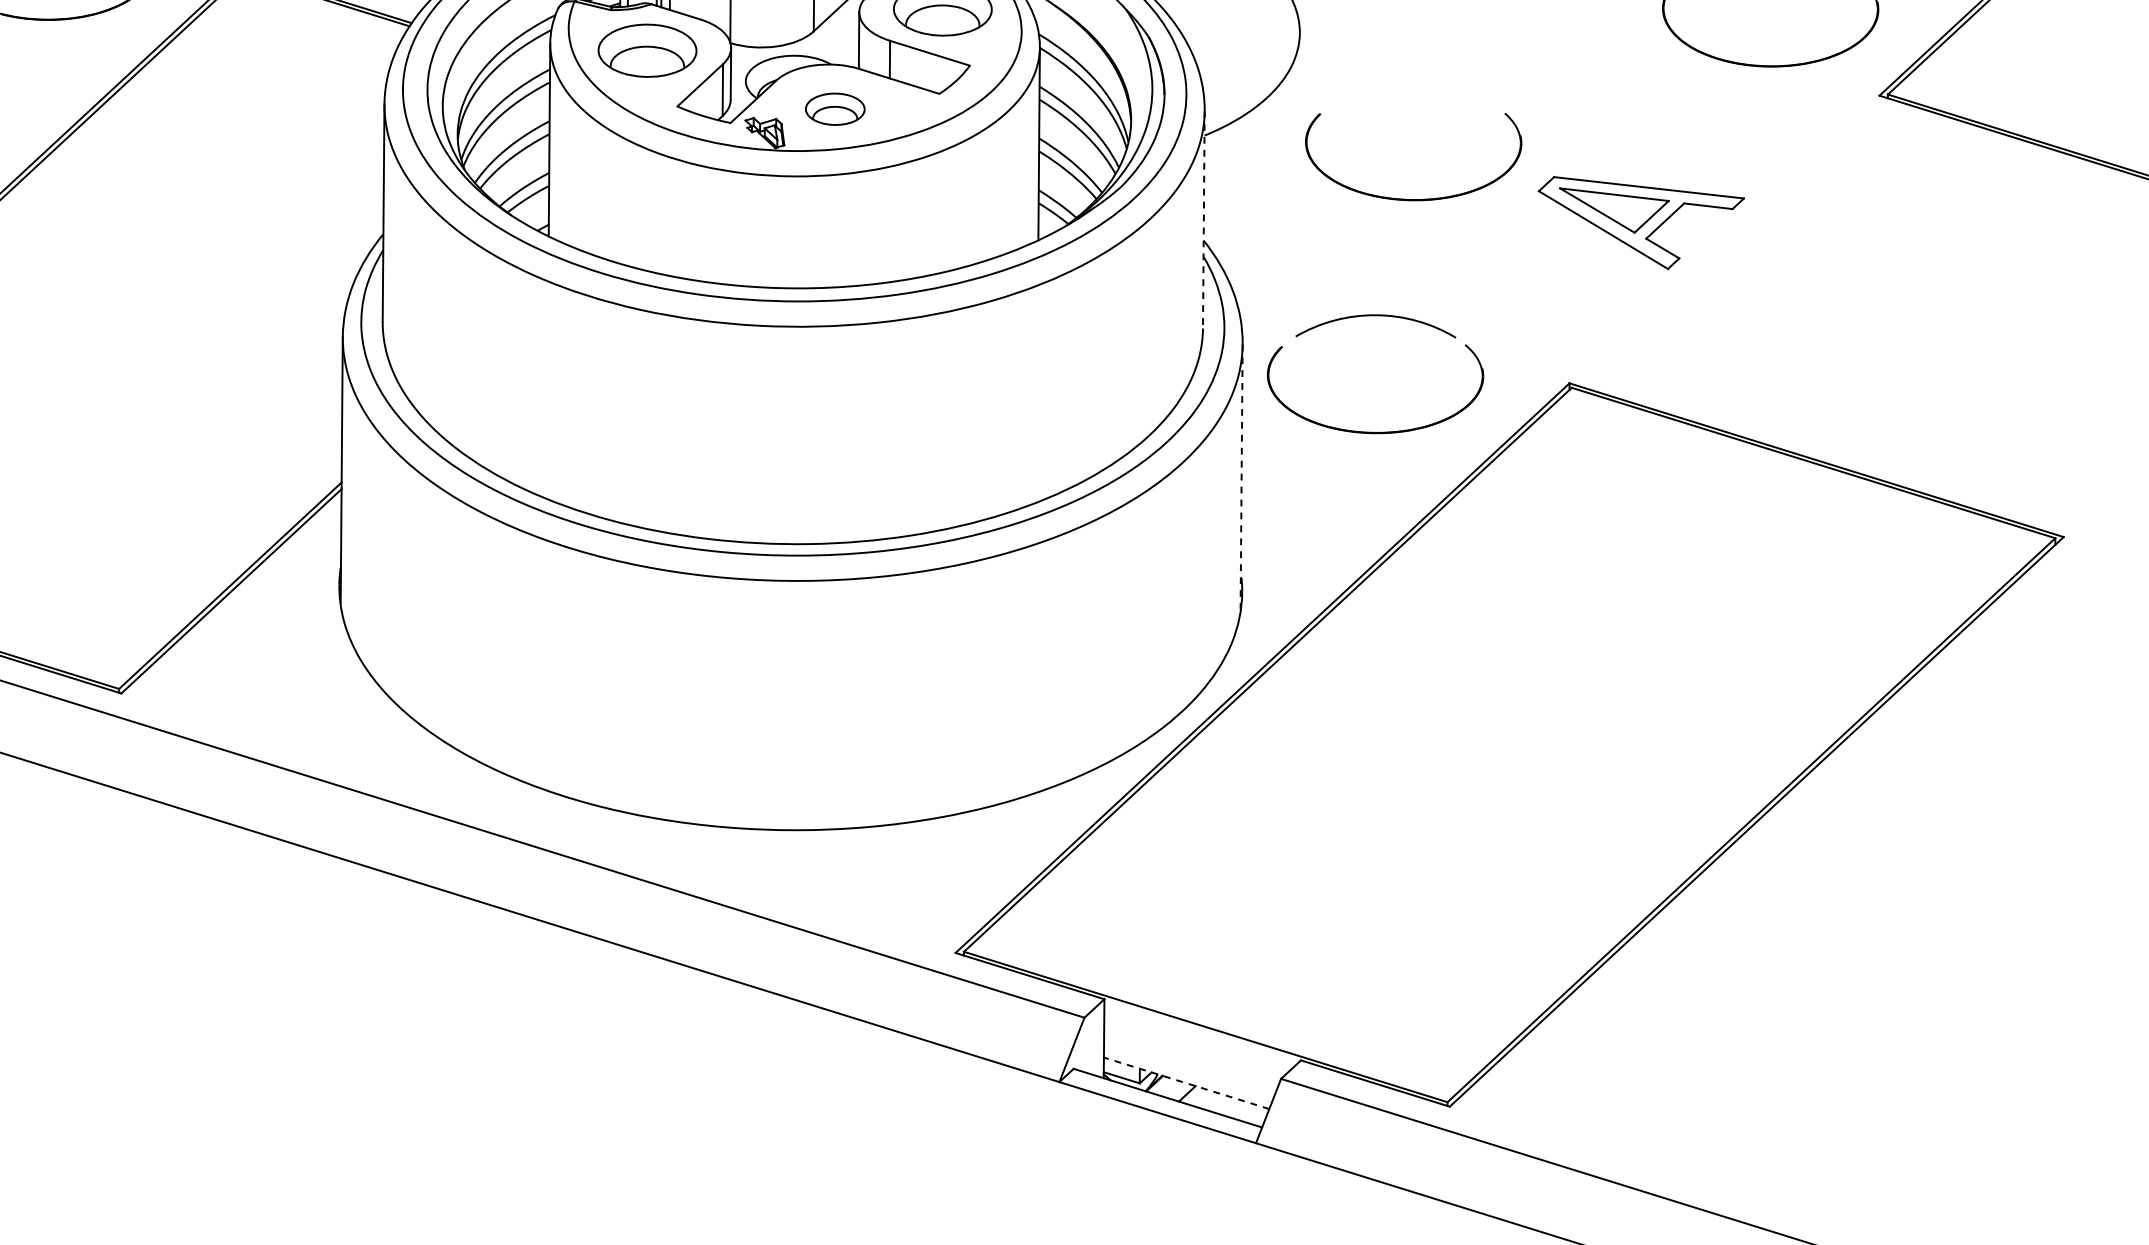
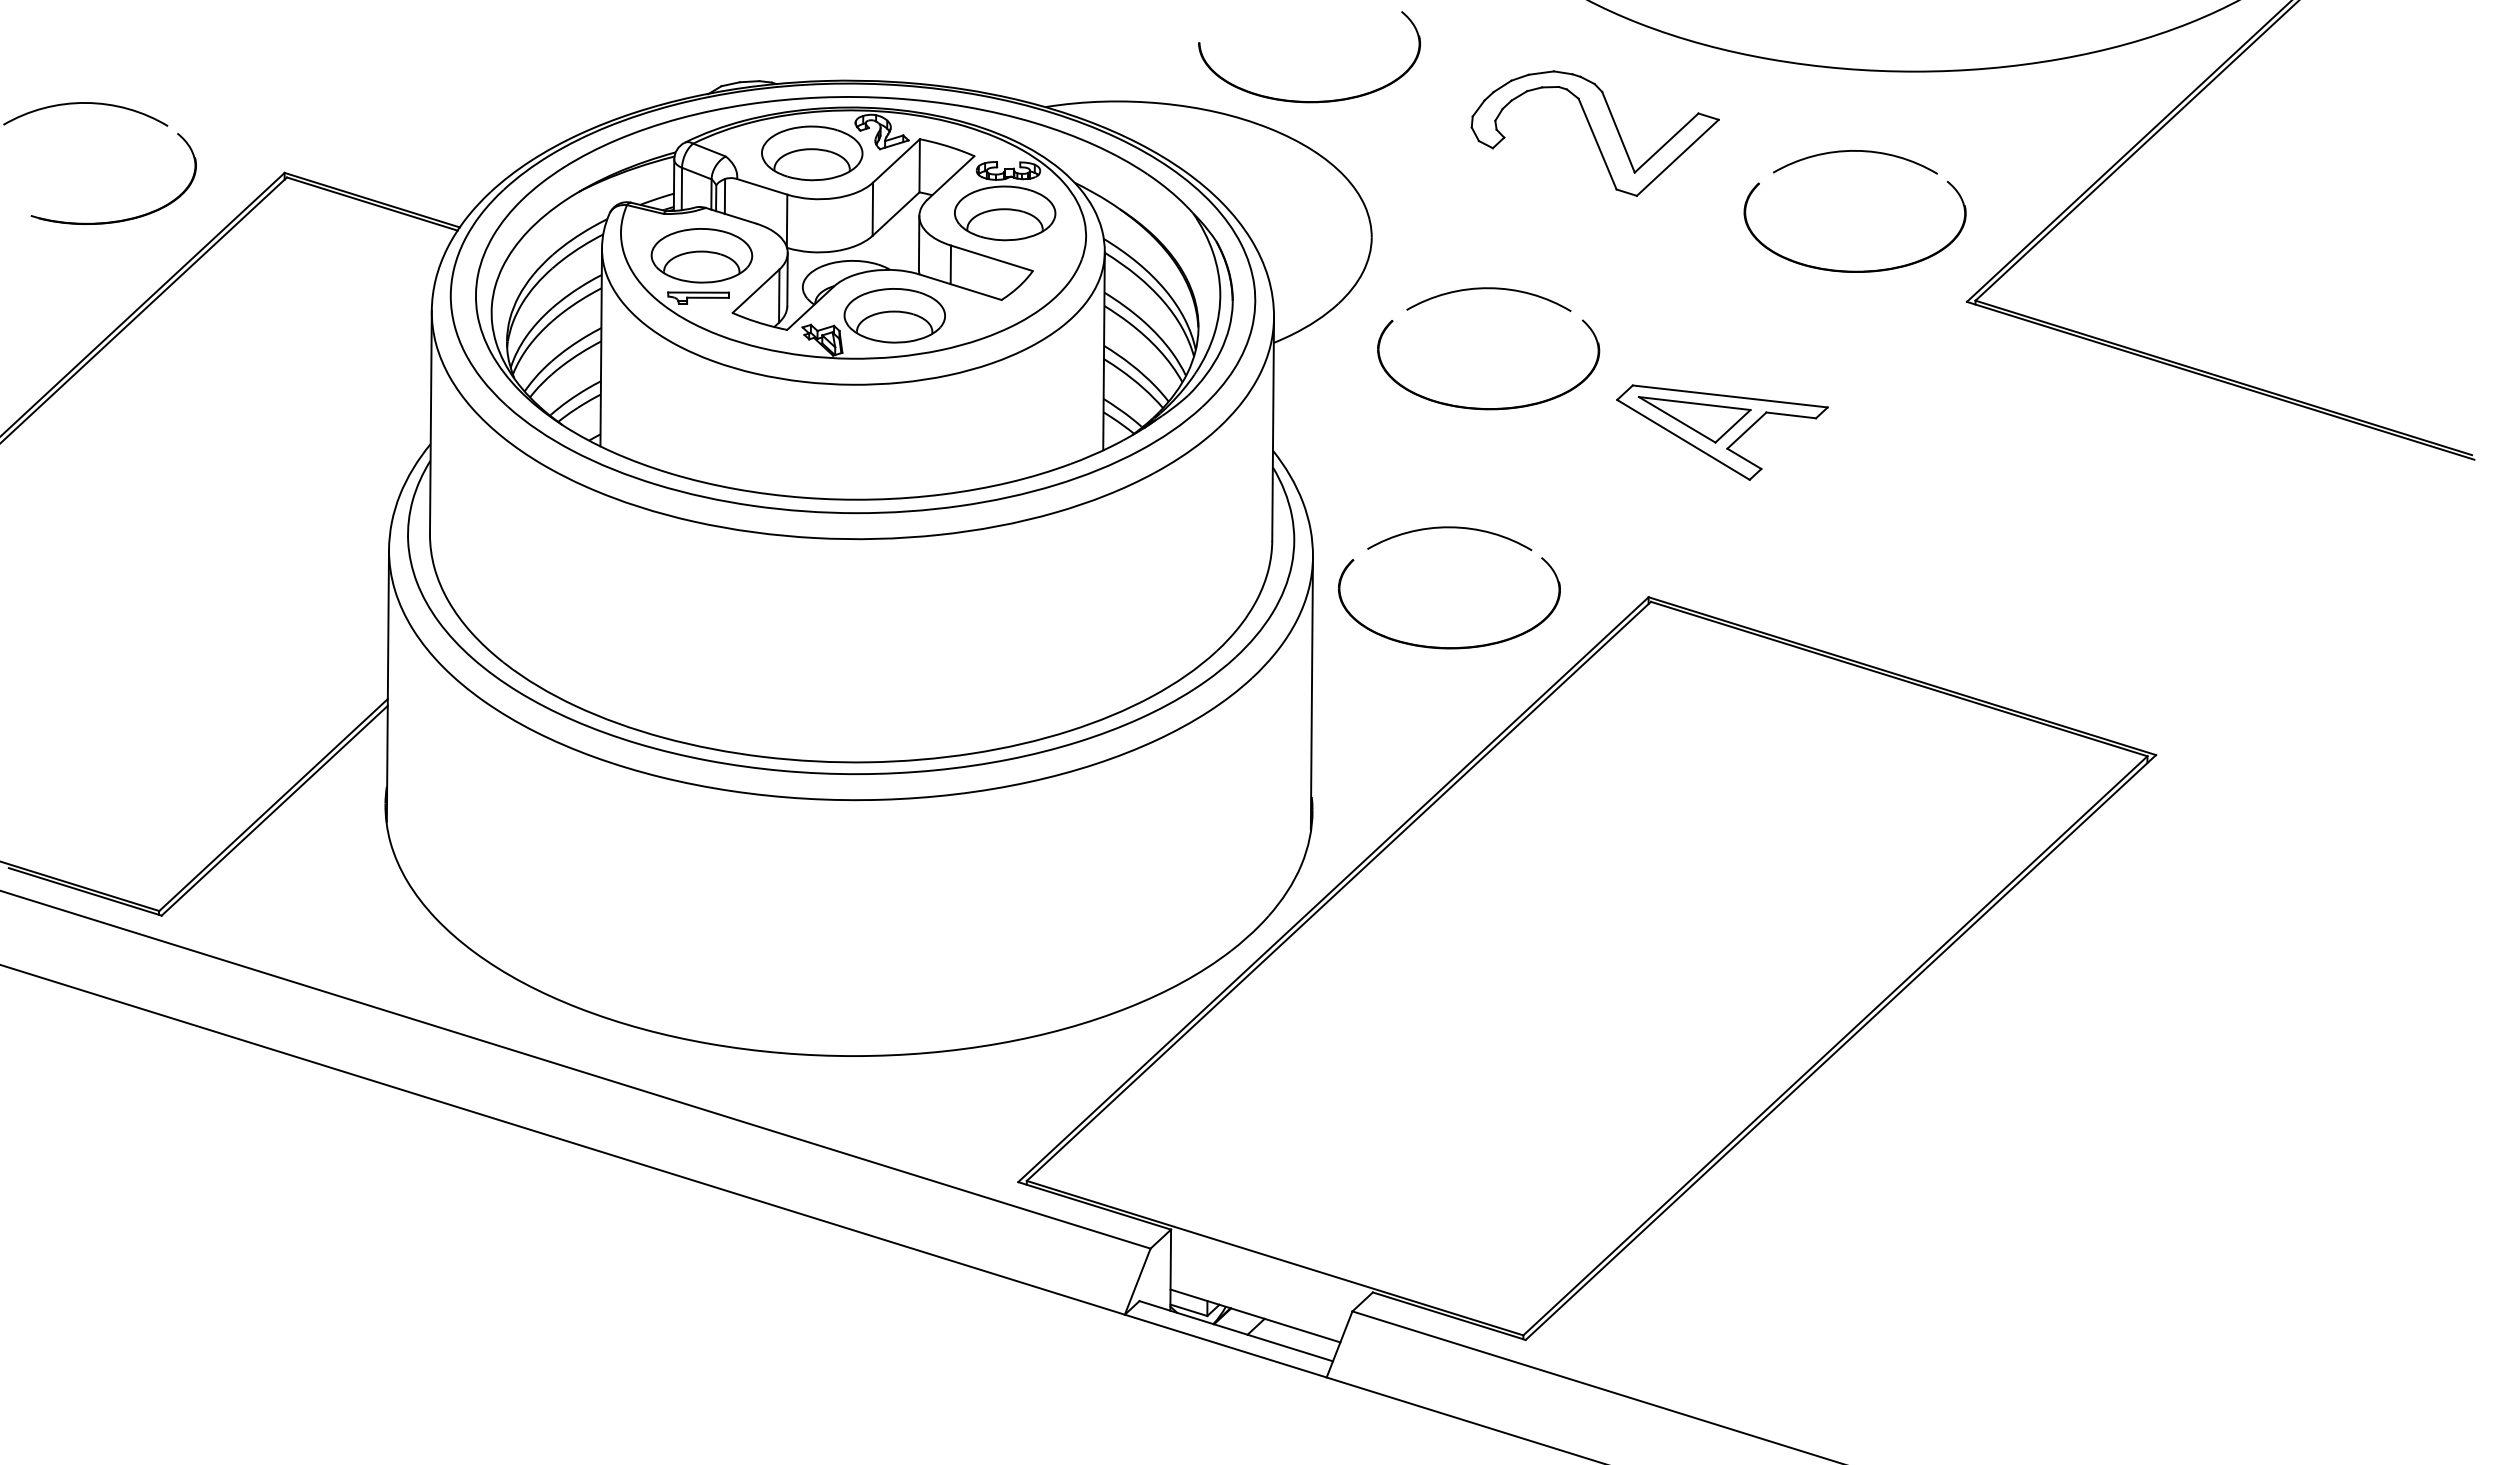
arc: (1413, 83) -> (1488, 289), added
part: (644, 91) -> (698, 297), added
part: (835, 108) -> (894, 315), size x1.67
line: (1204, 219) -> (1273, 429), dashed -> solid
line: (1241, 477) -> (1311, 693), dashed -> solid
line: (1186, 1082) -> (1255, 1315), dashed -> solid

